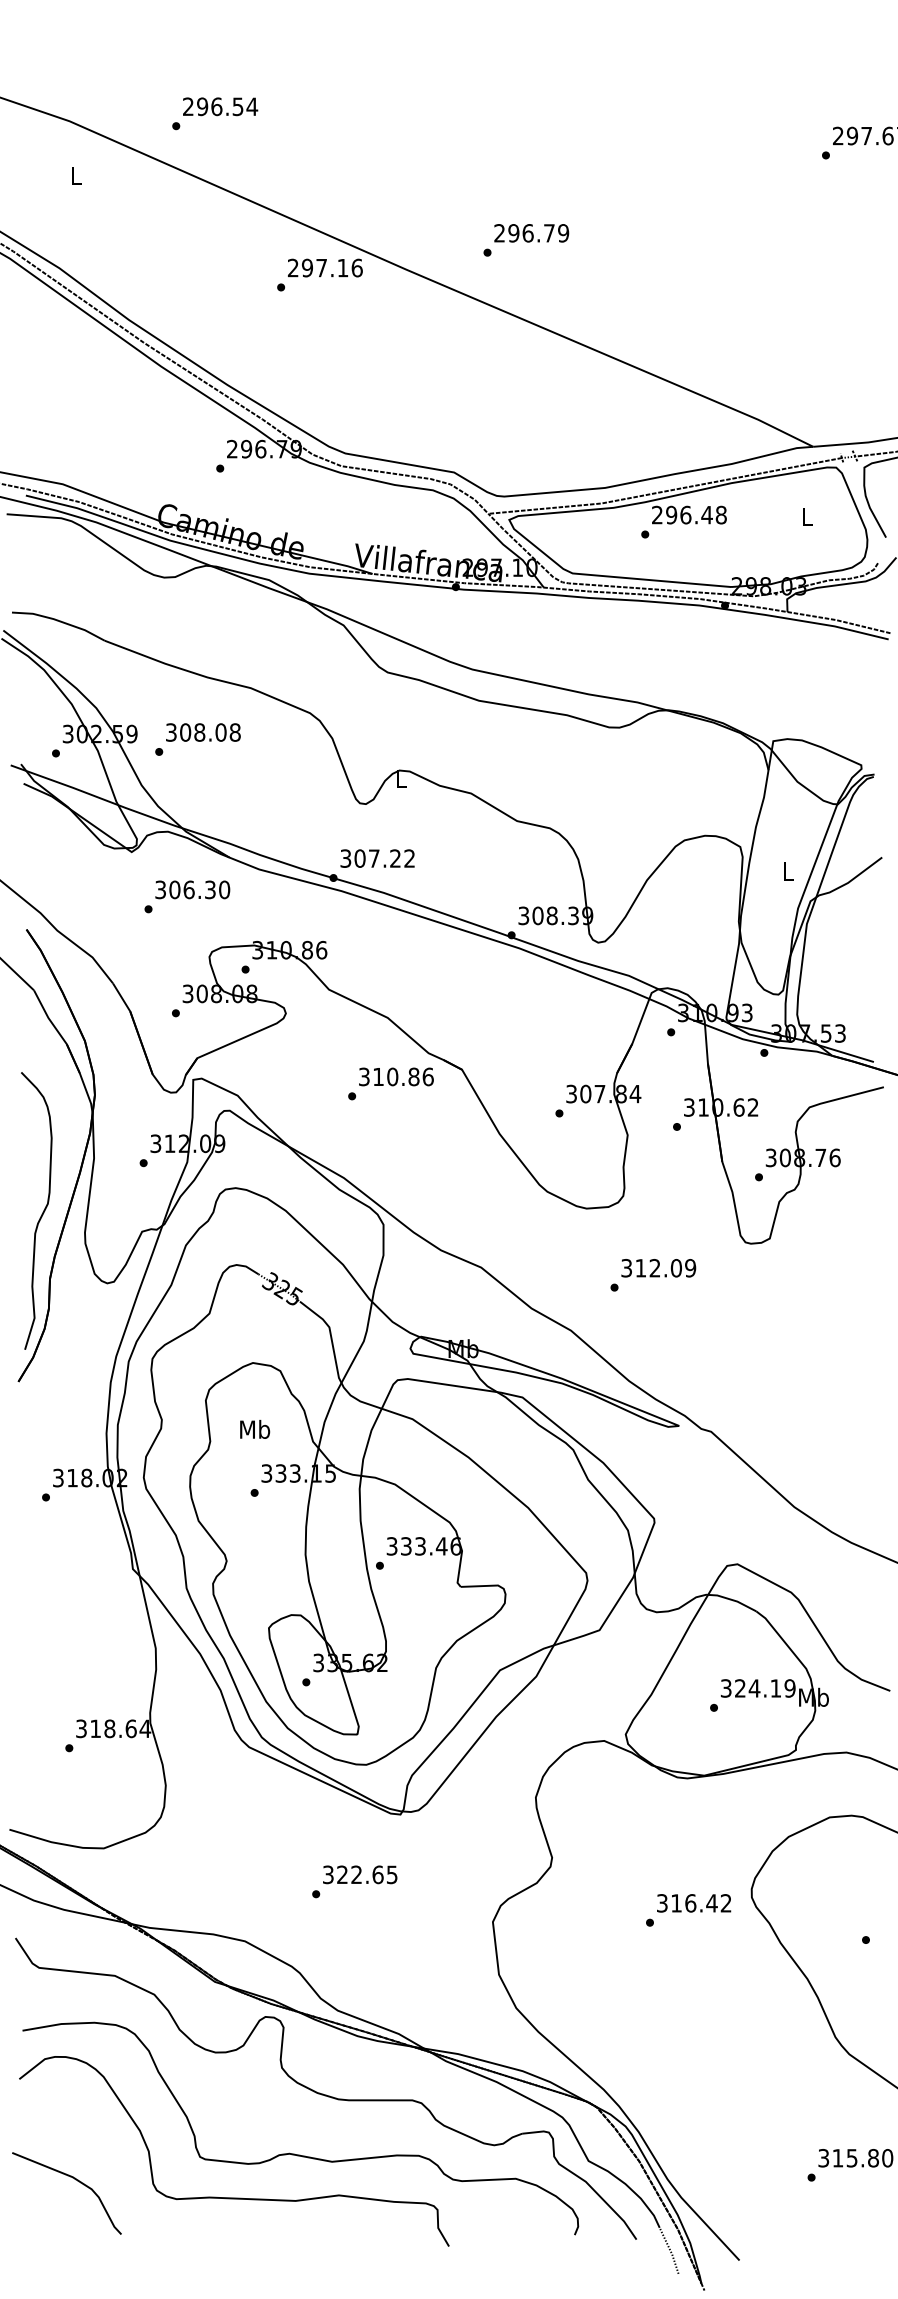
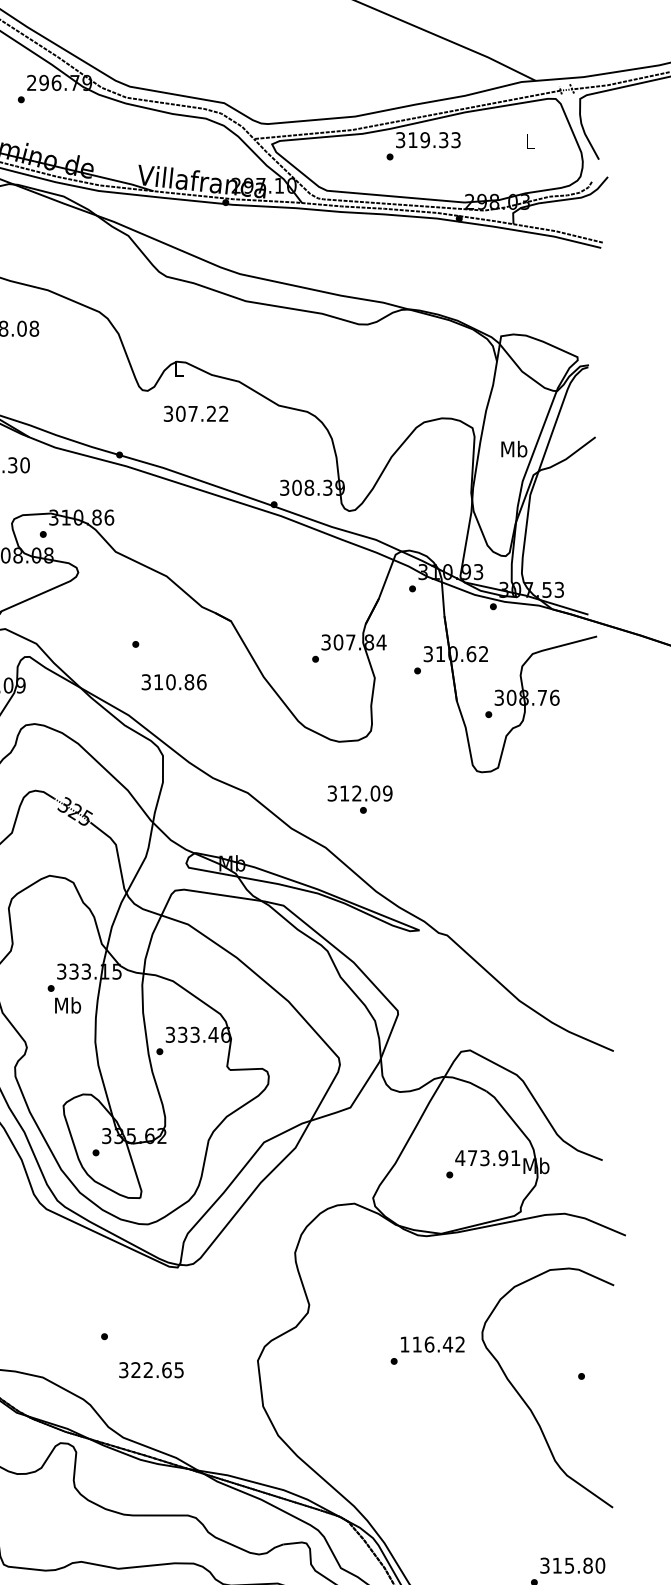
text: (689, 514) -> (428, 139), 296.48 -> 319.33
text: (377, 858) -> (195, 413), moved
text: (788, 870) -> (514, 448), L -> Mb
text: (396, 1076) -> (174, 681), moved
text: (658, 1268) -> (359, 793), moved
text: (255, 1429) -> (68, 1005), moved
text: (757, 1688) -> (487, 1158), 324.19 -> 473.91
text: (360, 1874) -> (151, 1369), moved
text: (662, 1903) -> (405, 1344), 316.42 -> 116.42

